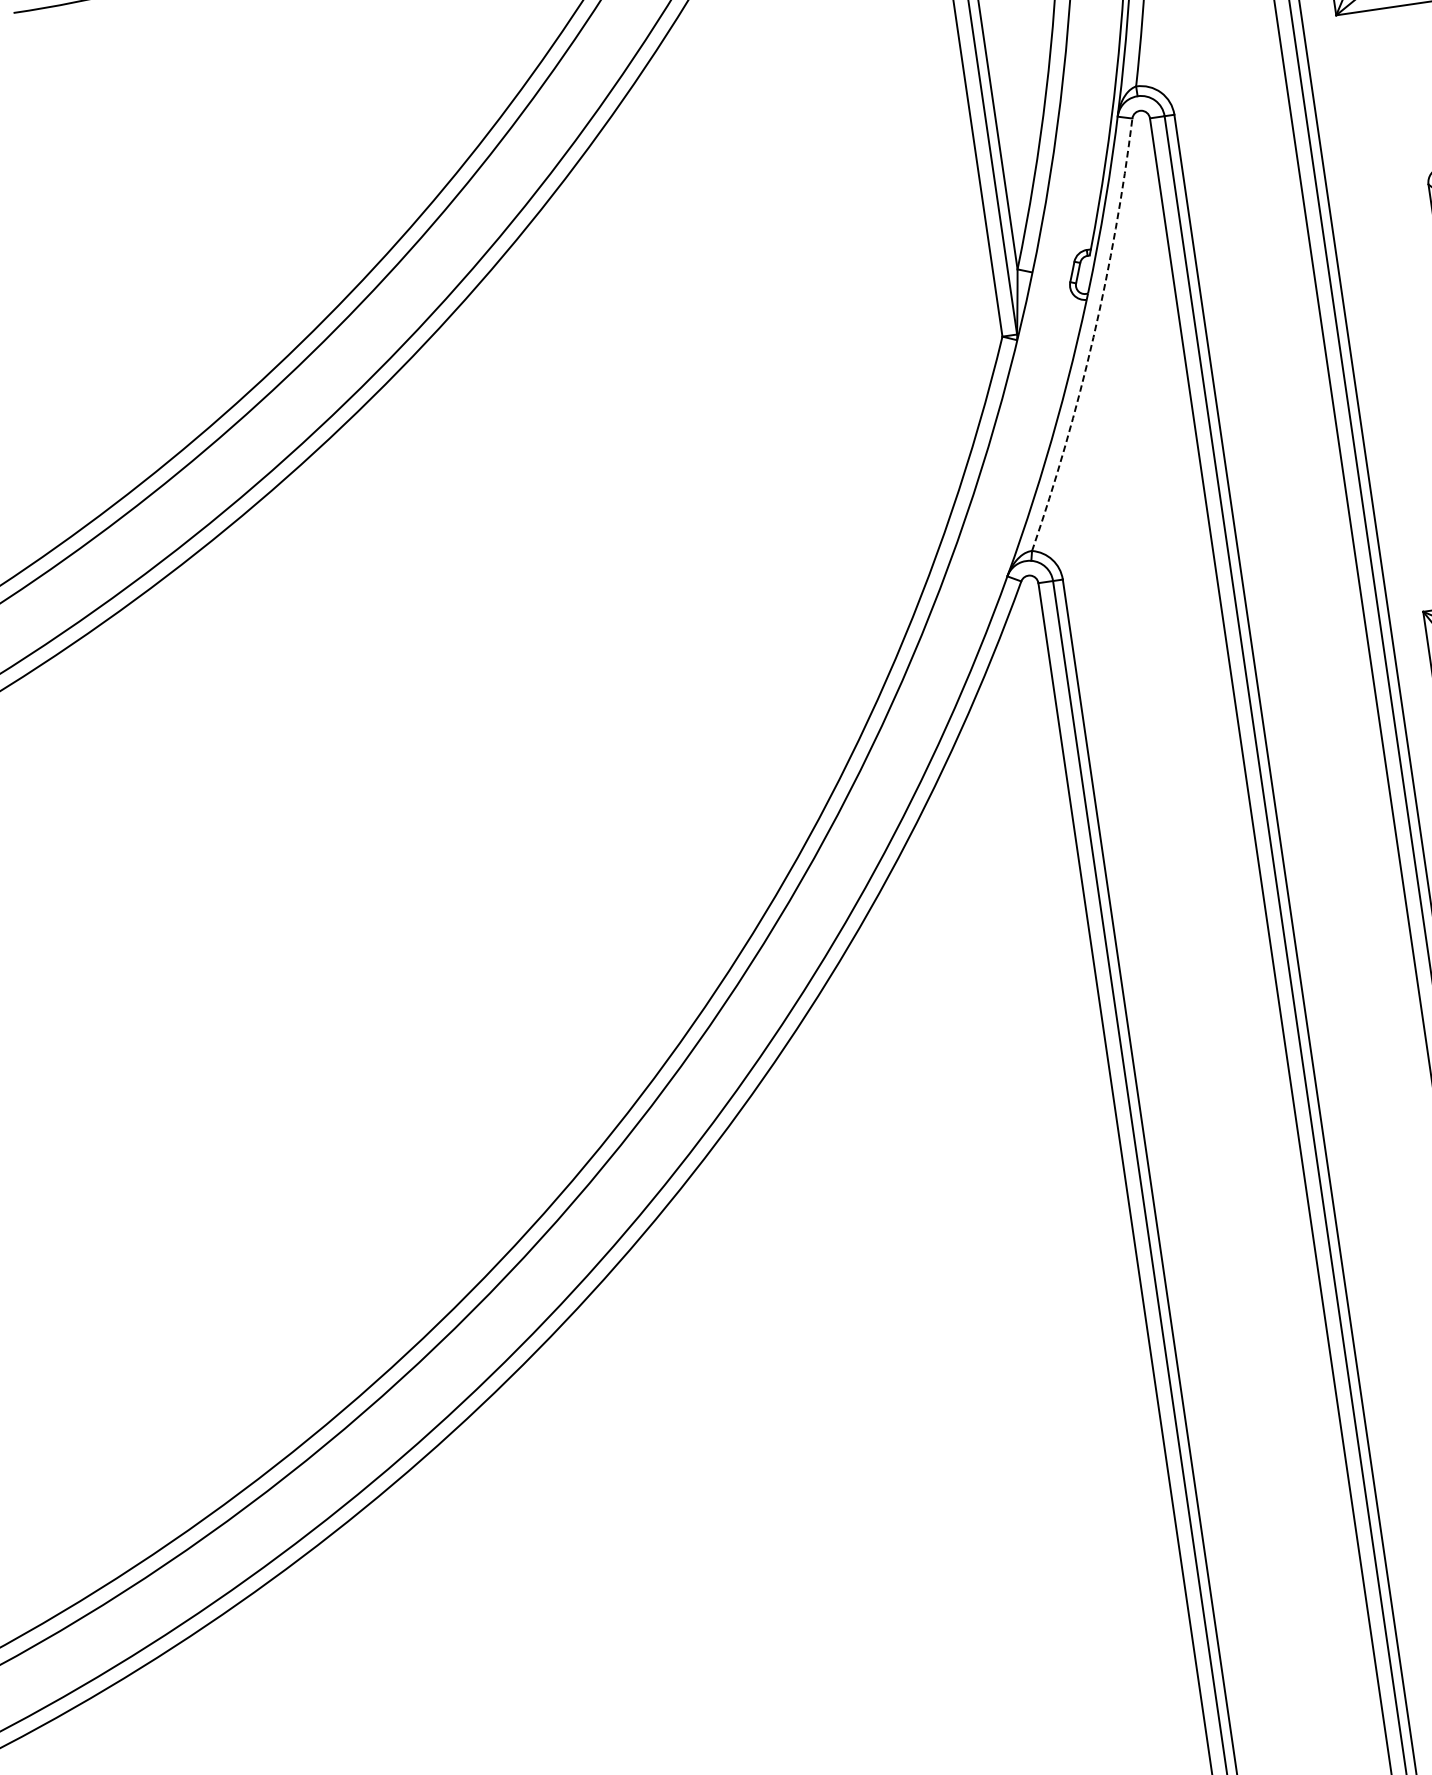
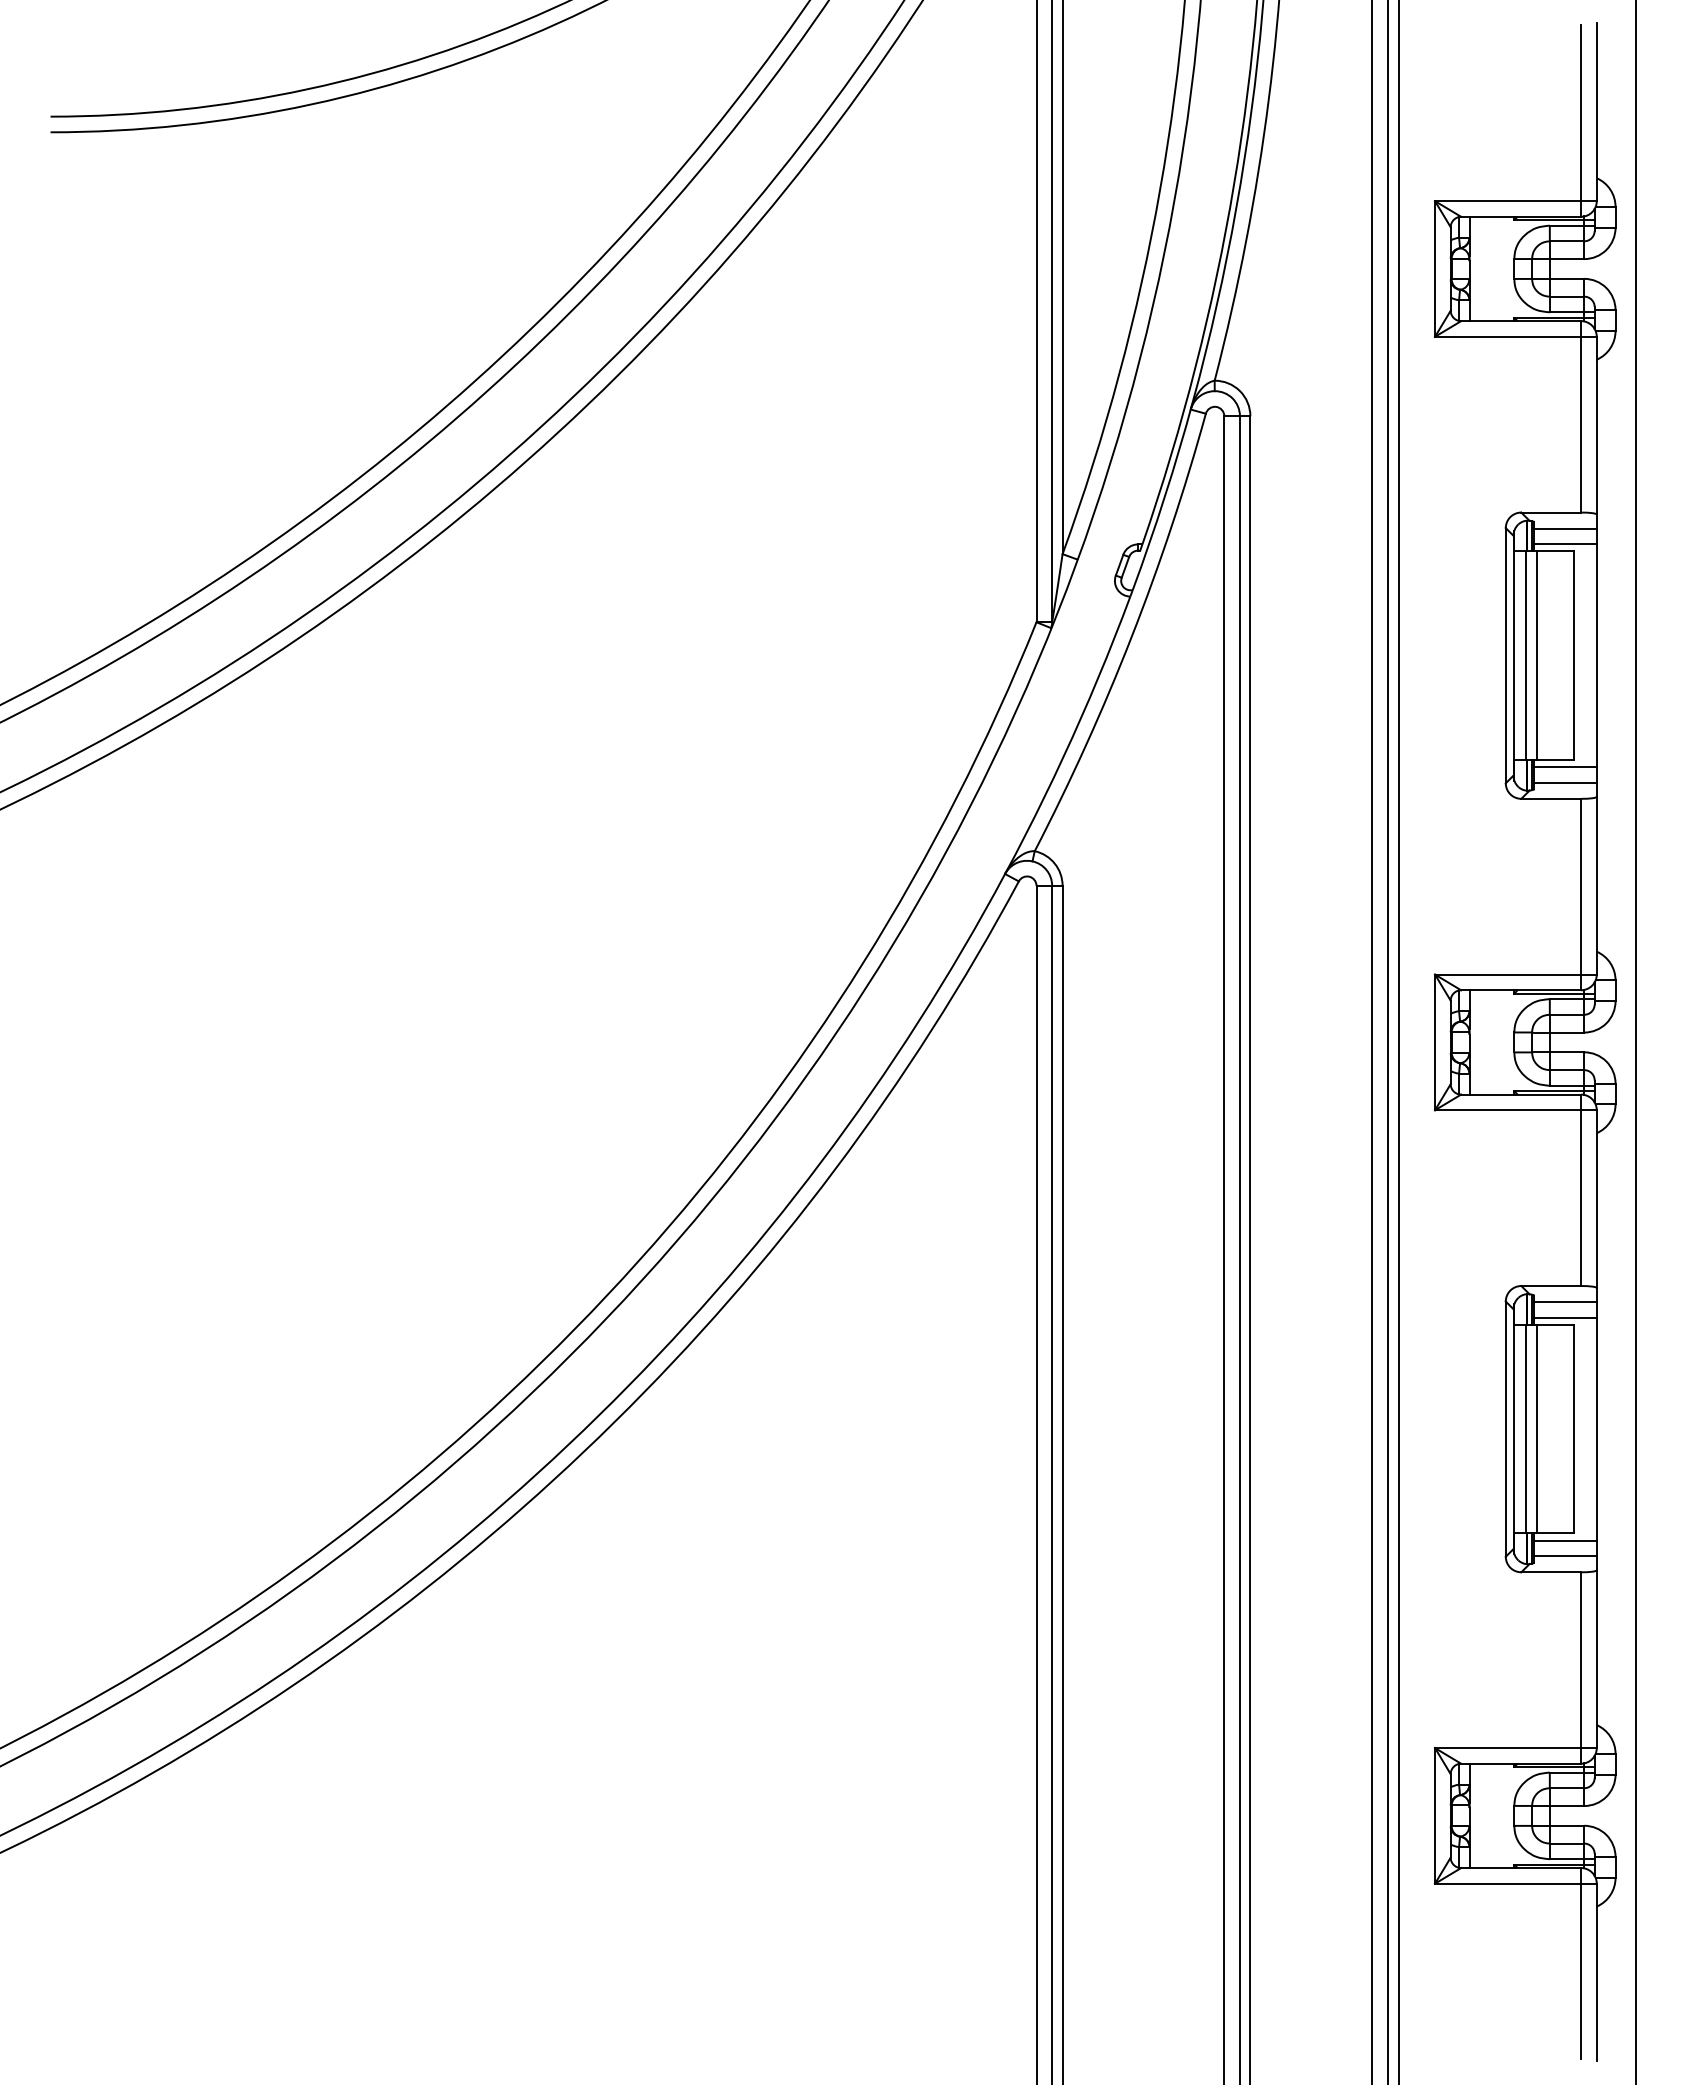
arc: (1093, 337) -> (1131, 636), dashed -> solid

